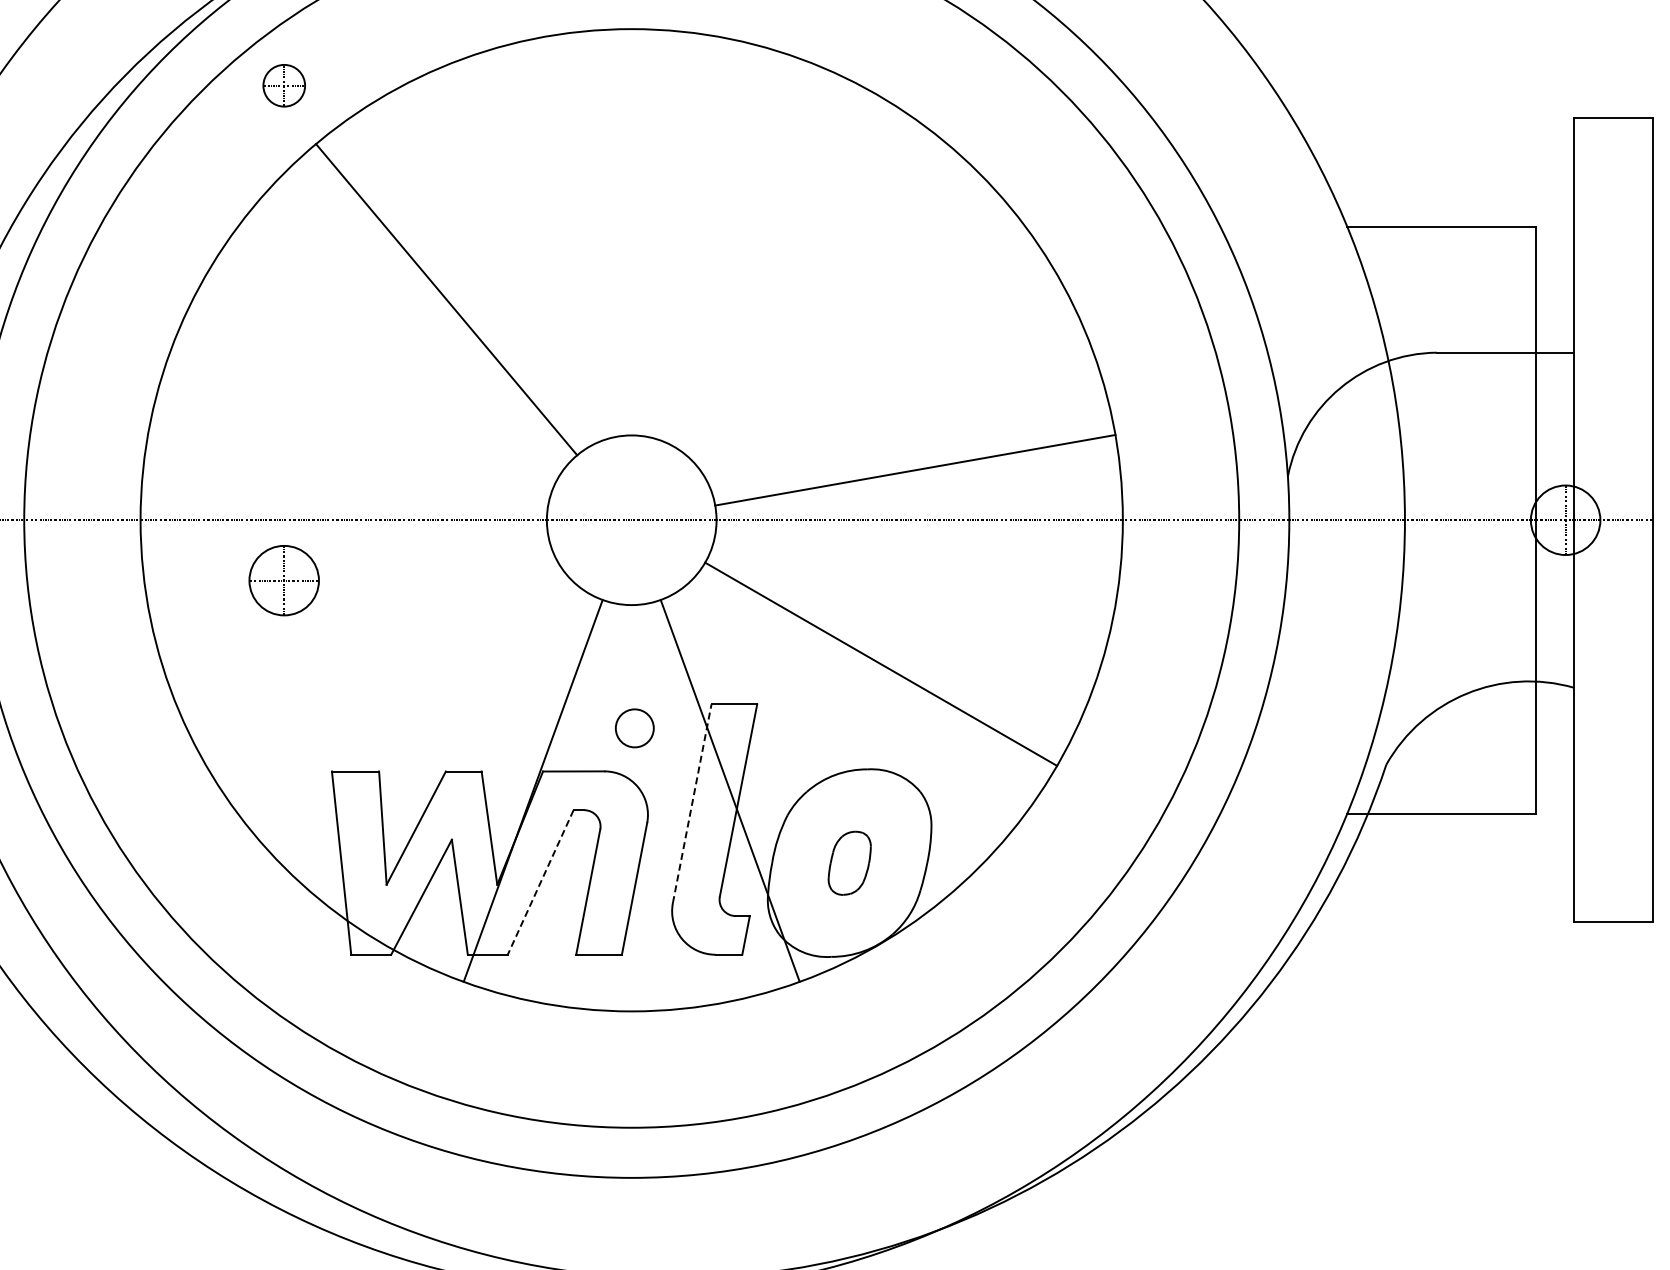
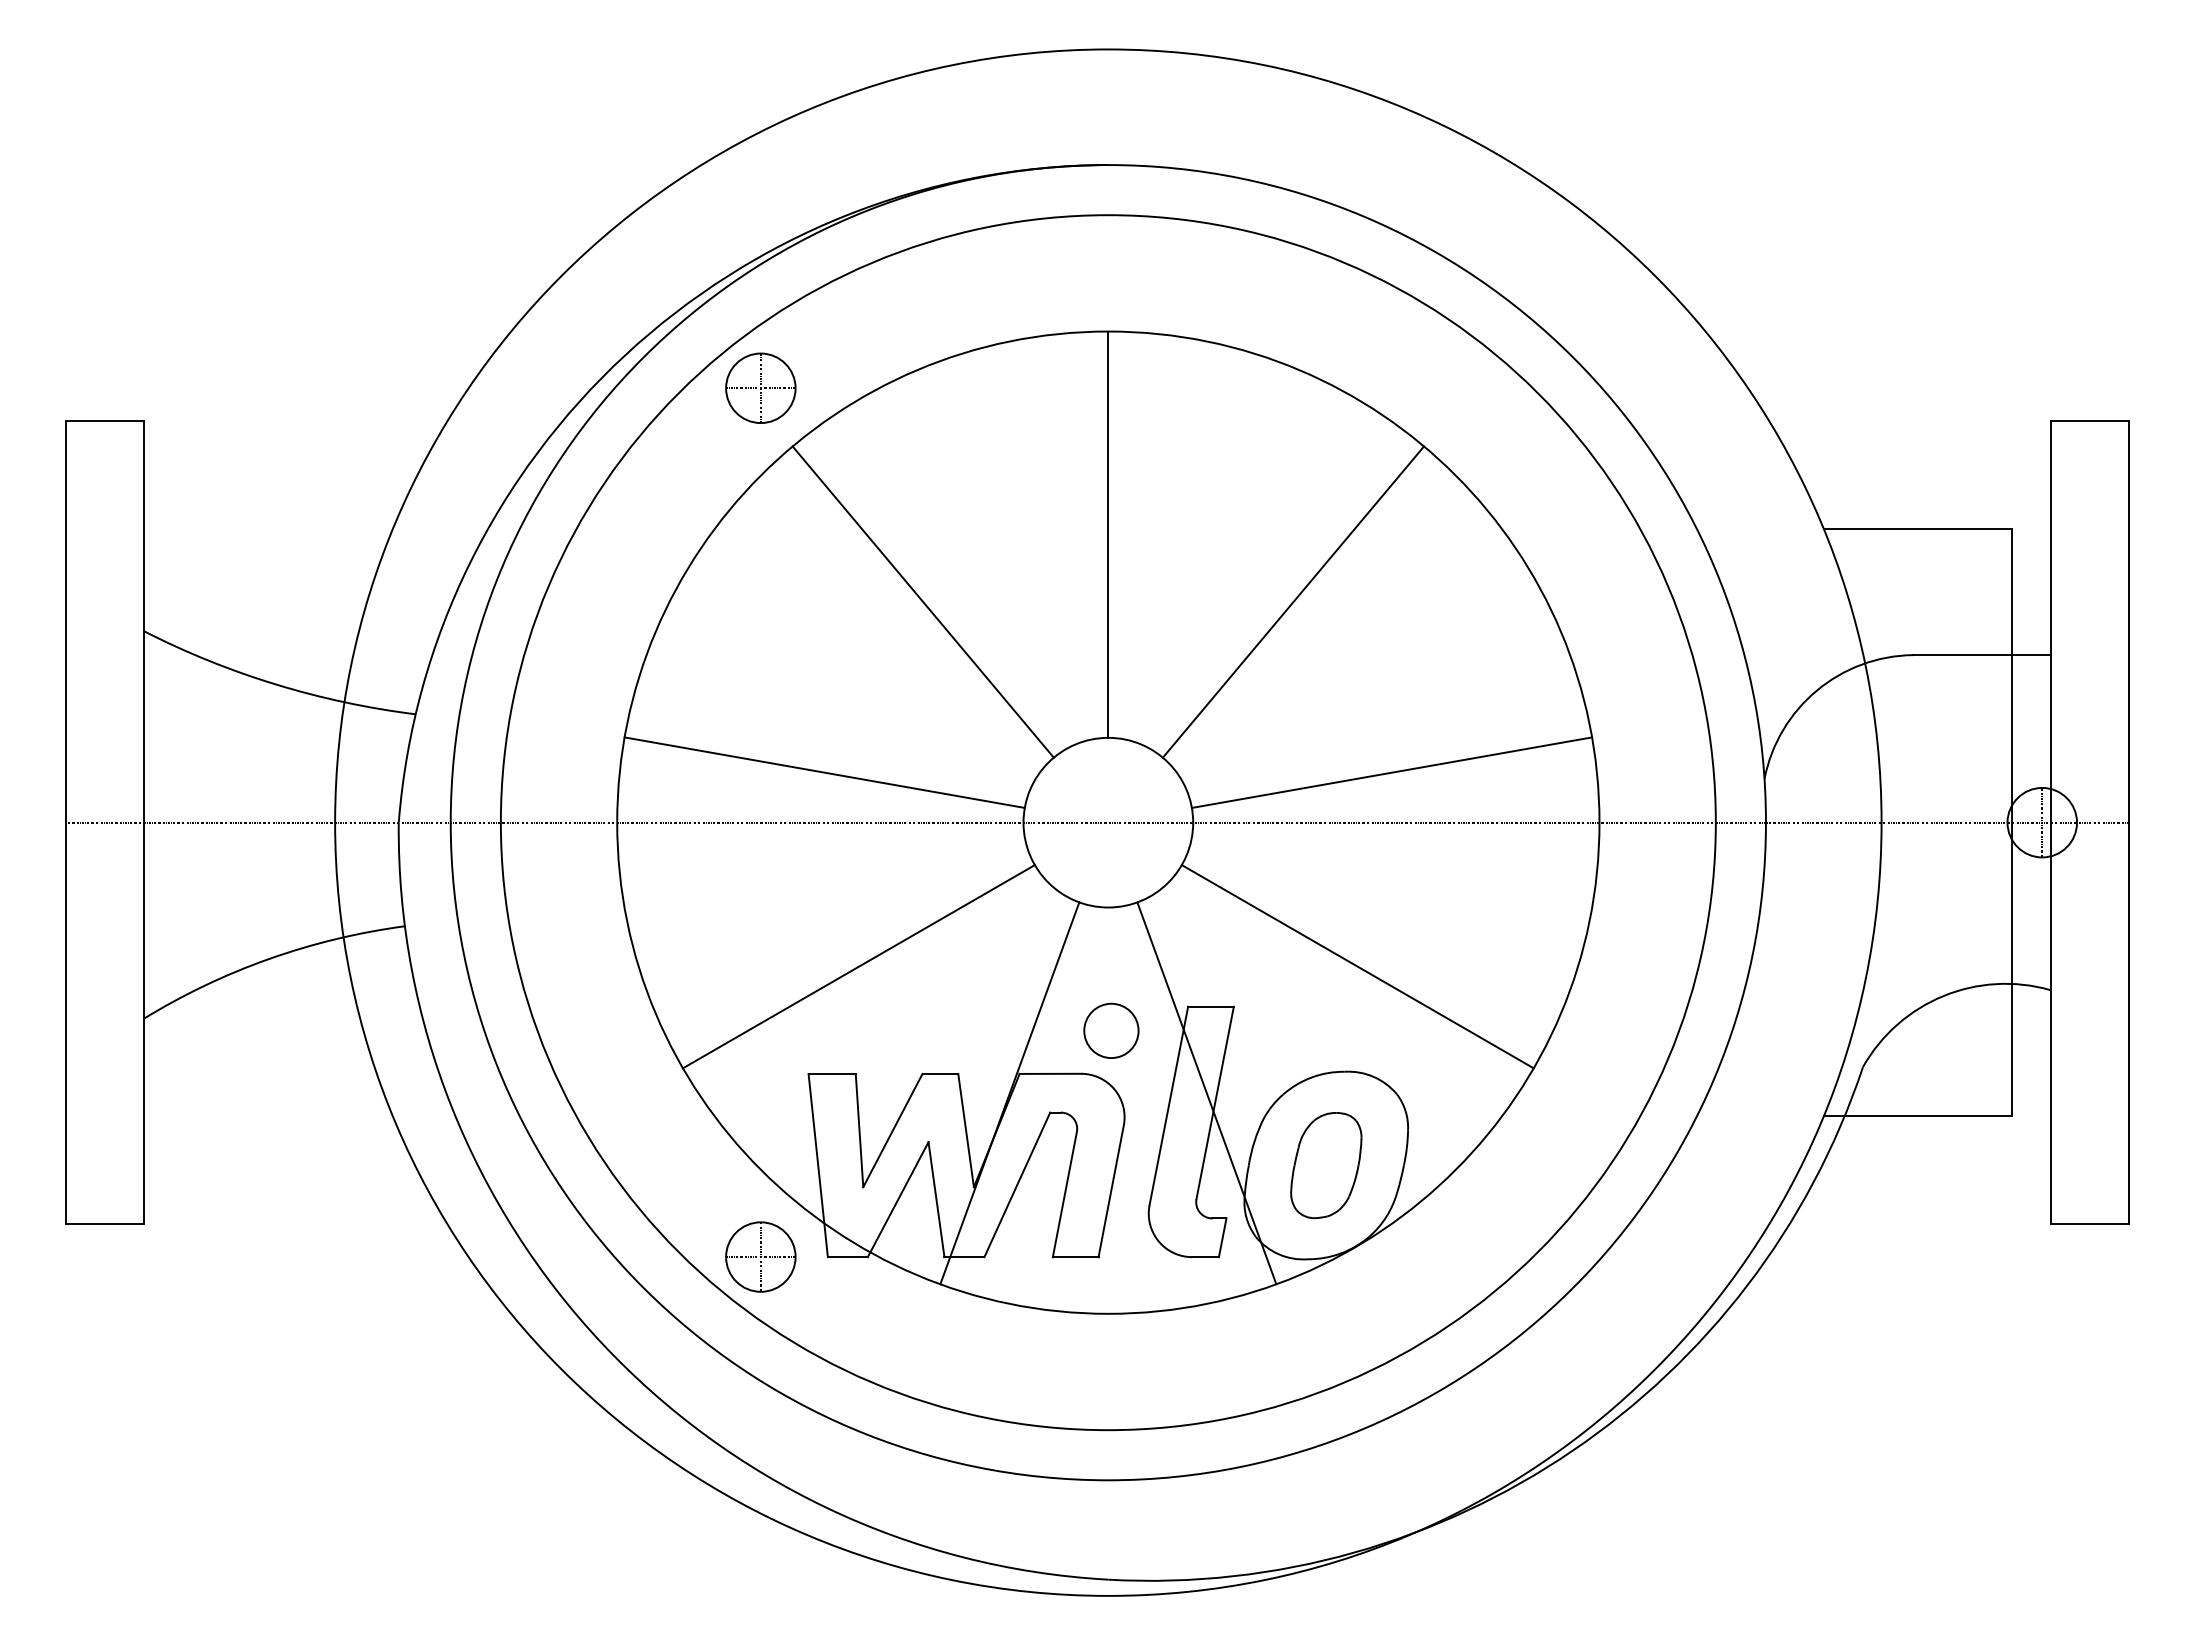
part: (283, 85) -> (760, 387), size x1.67
line: (631, 232) -> (1108, 534), added
line: (816, 299) -> (1293, 601), added
line: (347, 470) -> (824, 772), added
part: (283, 580) -> (760, 1256), moved
line: (381, 664) -> (858, 966), added
circle: (634, 728) -> (1111, 1030), size x1.43
line: (691, 803) -> (1168, 1105), dashed -> solid
part: (849, 863) -> (1326, 1165), size x1.67
line: (540, 883) -> (1017, 1185), dashed -> solid

